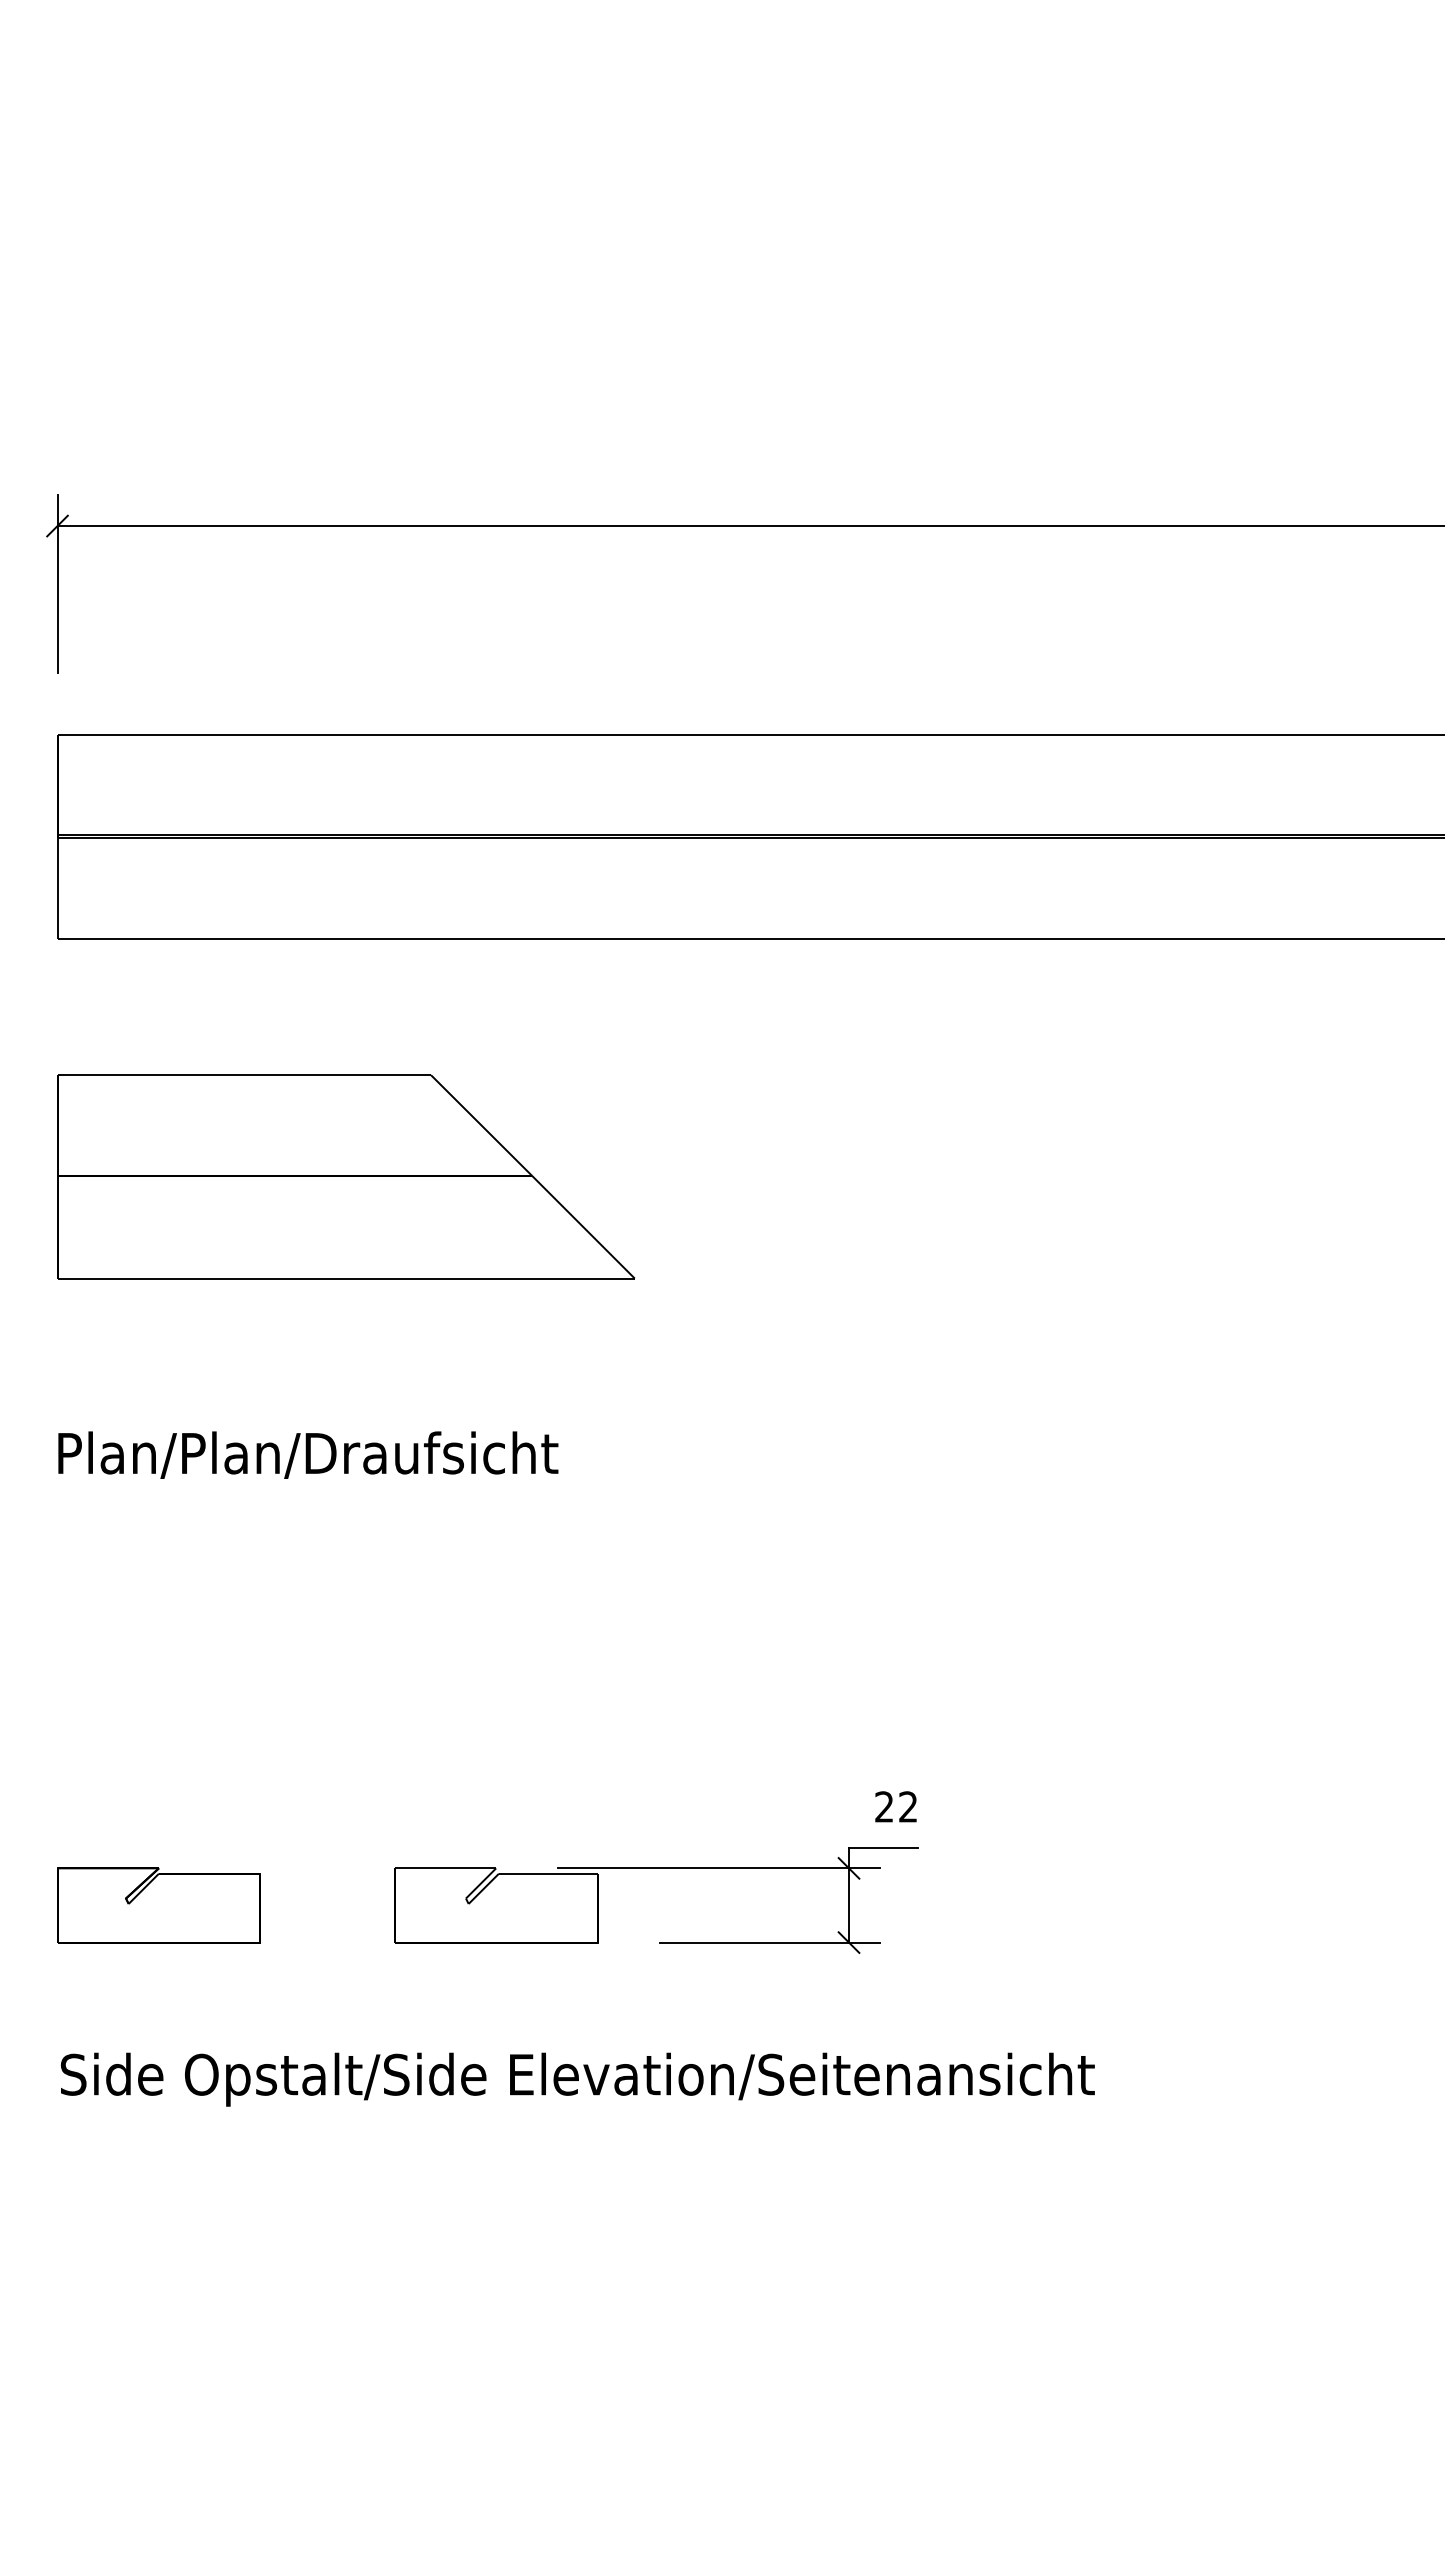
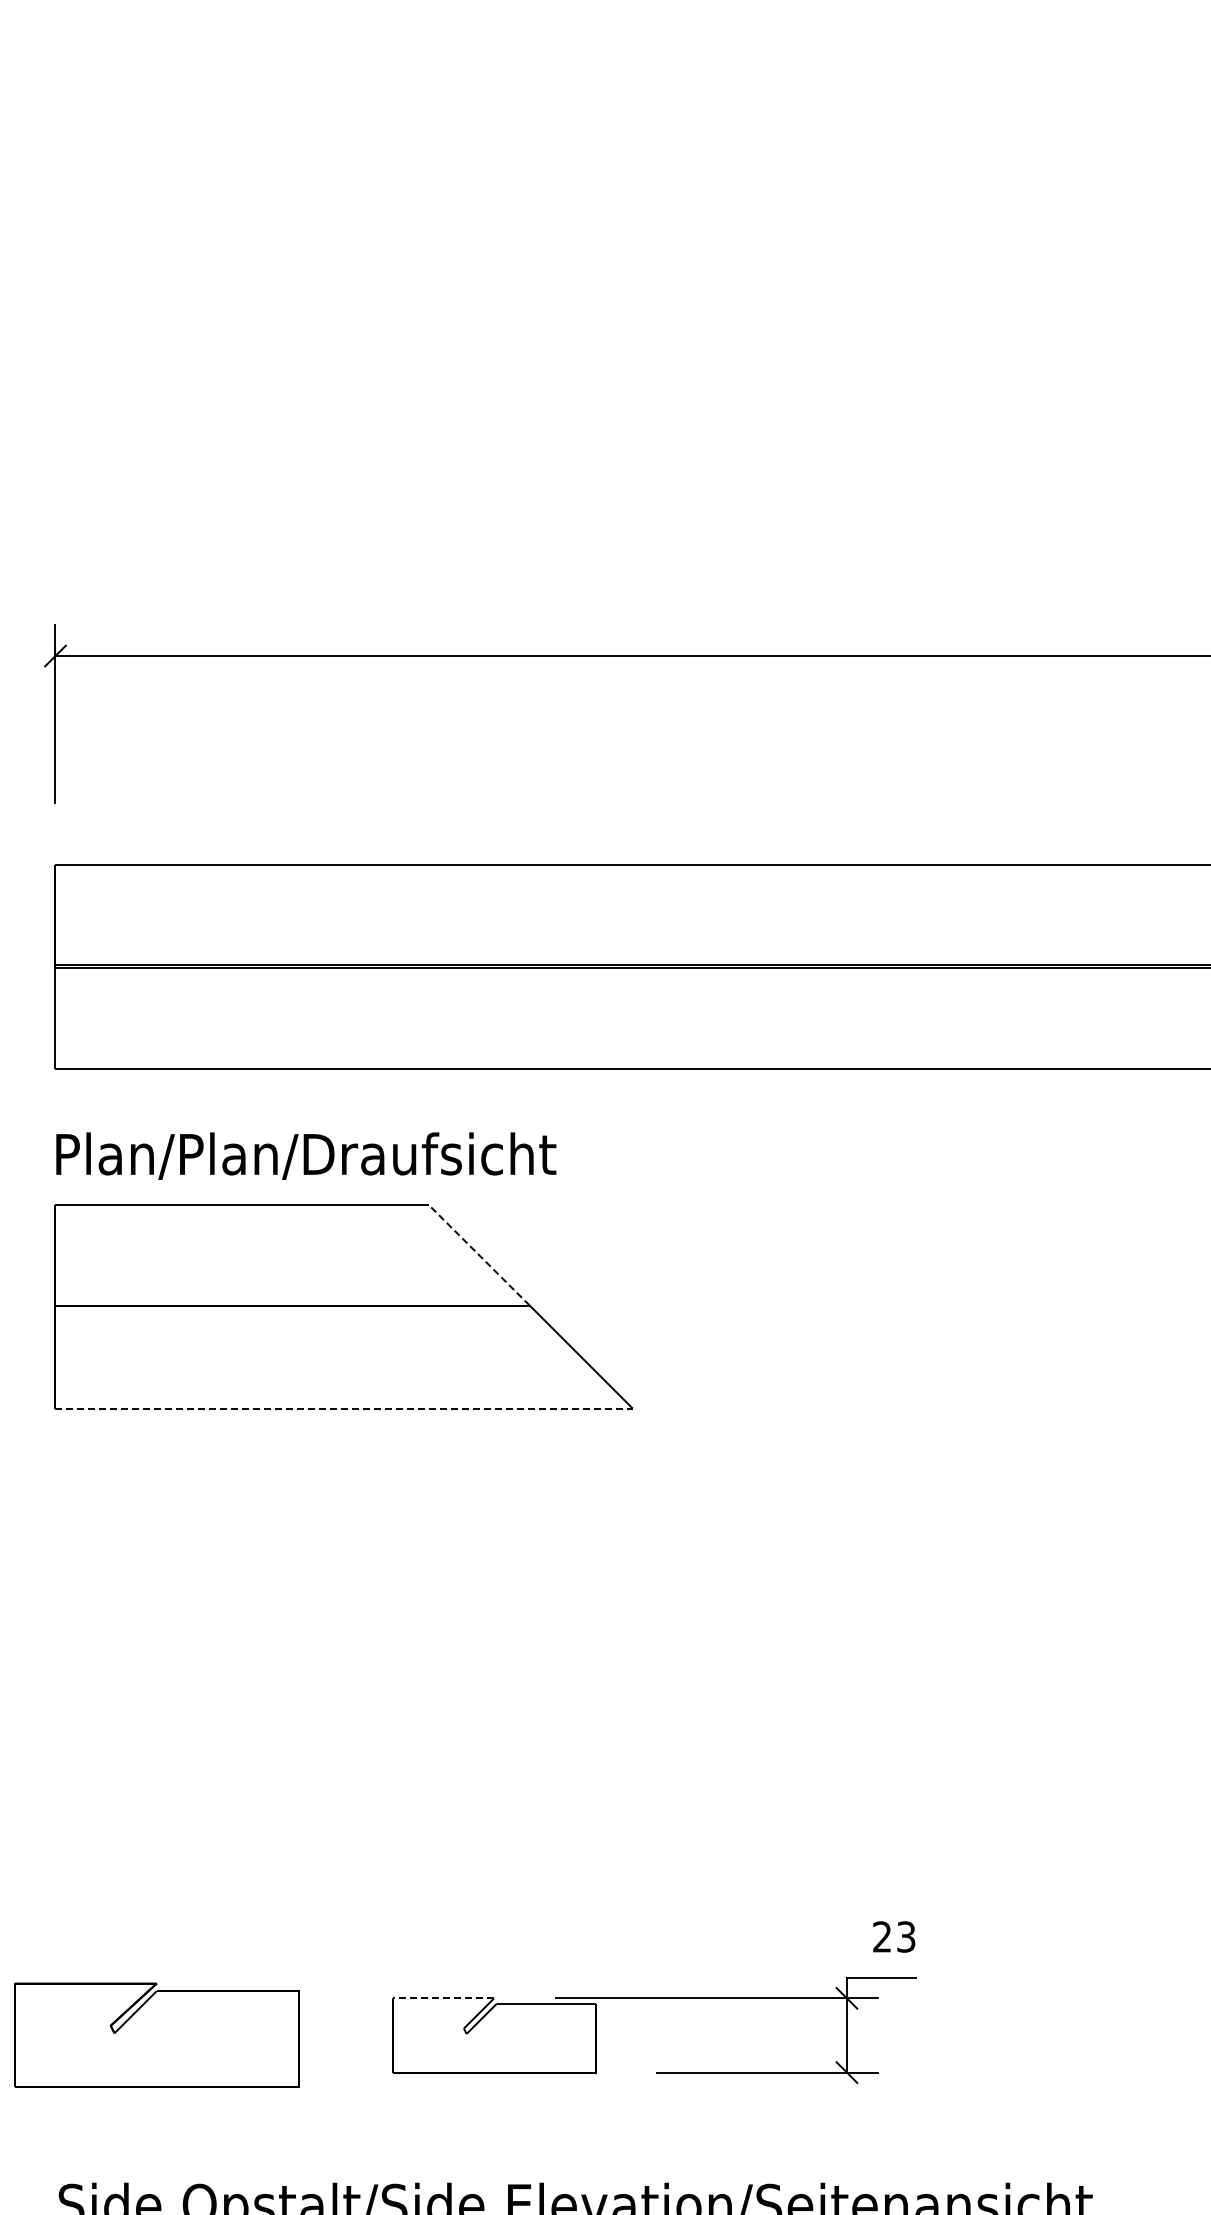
line: (481, 1125) -> (479, 1255), solid -> dashed
line: (346, 1278) -> (344, 1408), solid -> dashed
text: (308, 1454) -> (306, 1155), moved
text: (908, 1806) -> (906, 1936), 22 -> 23
line: (445, 1868) -> (443, 1998), solid -> dashed
part: (158, 1905) -> (156, 2035), size x1.4

